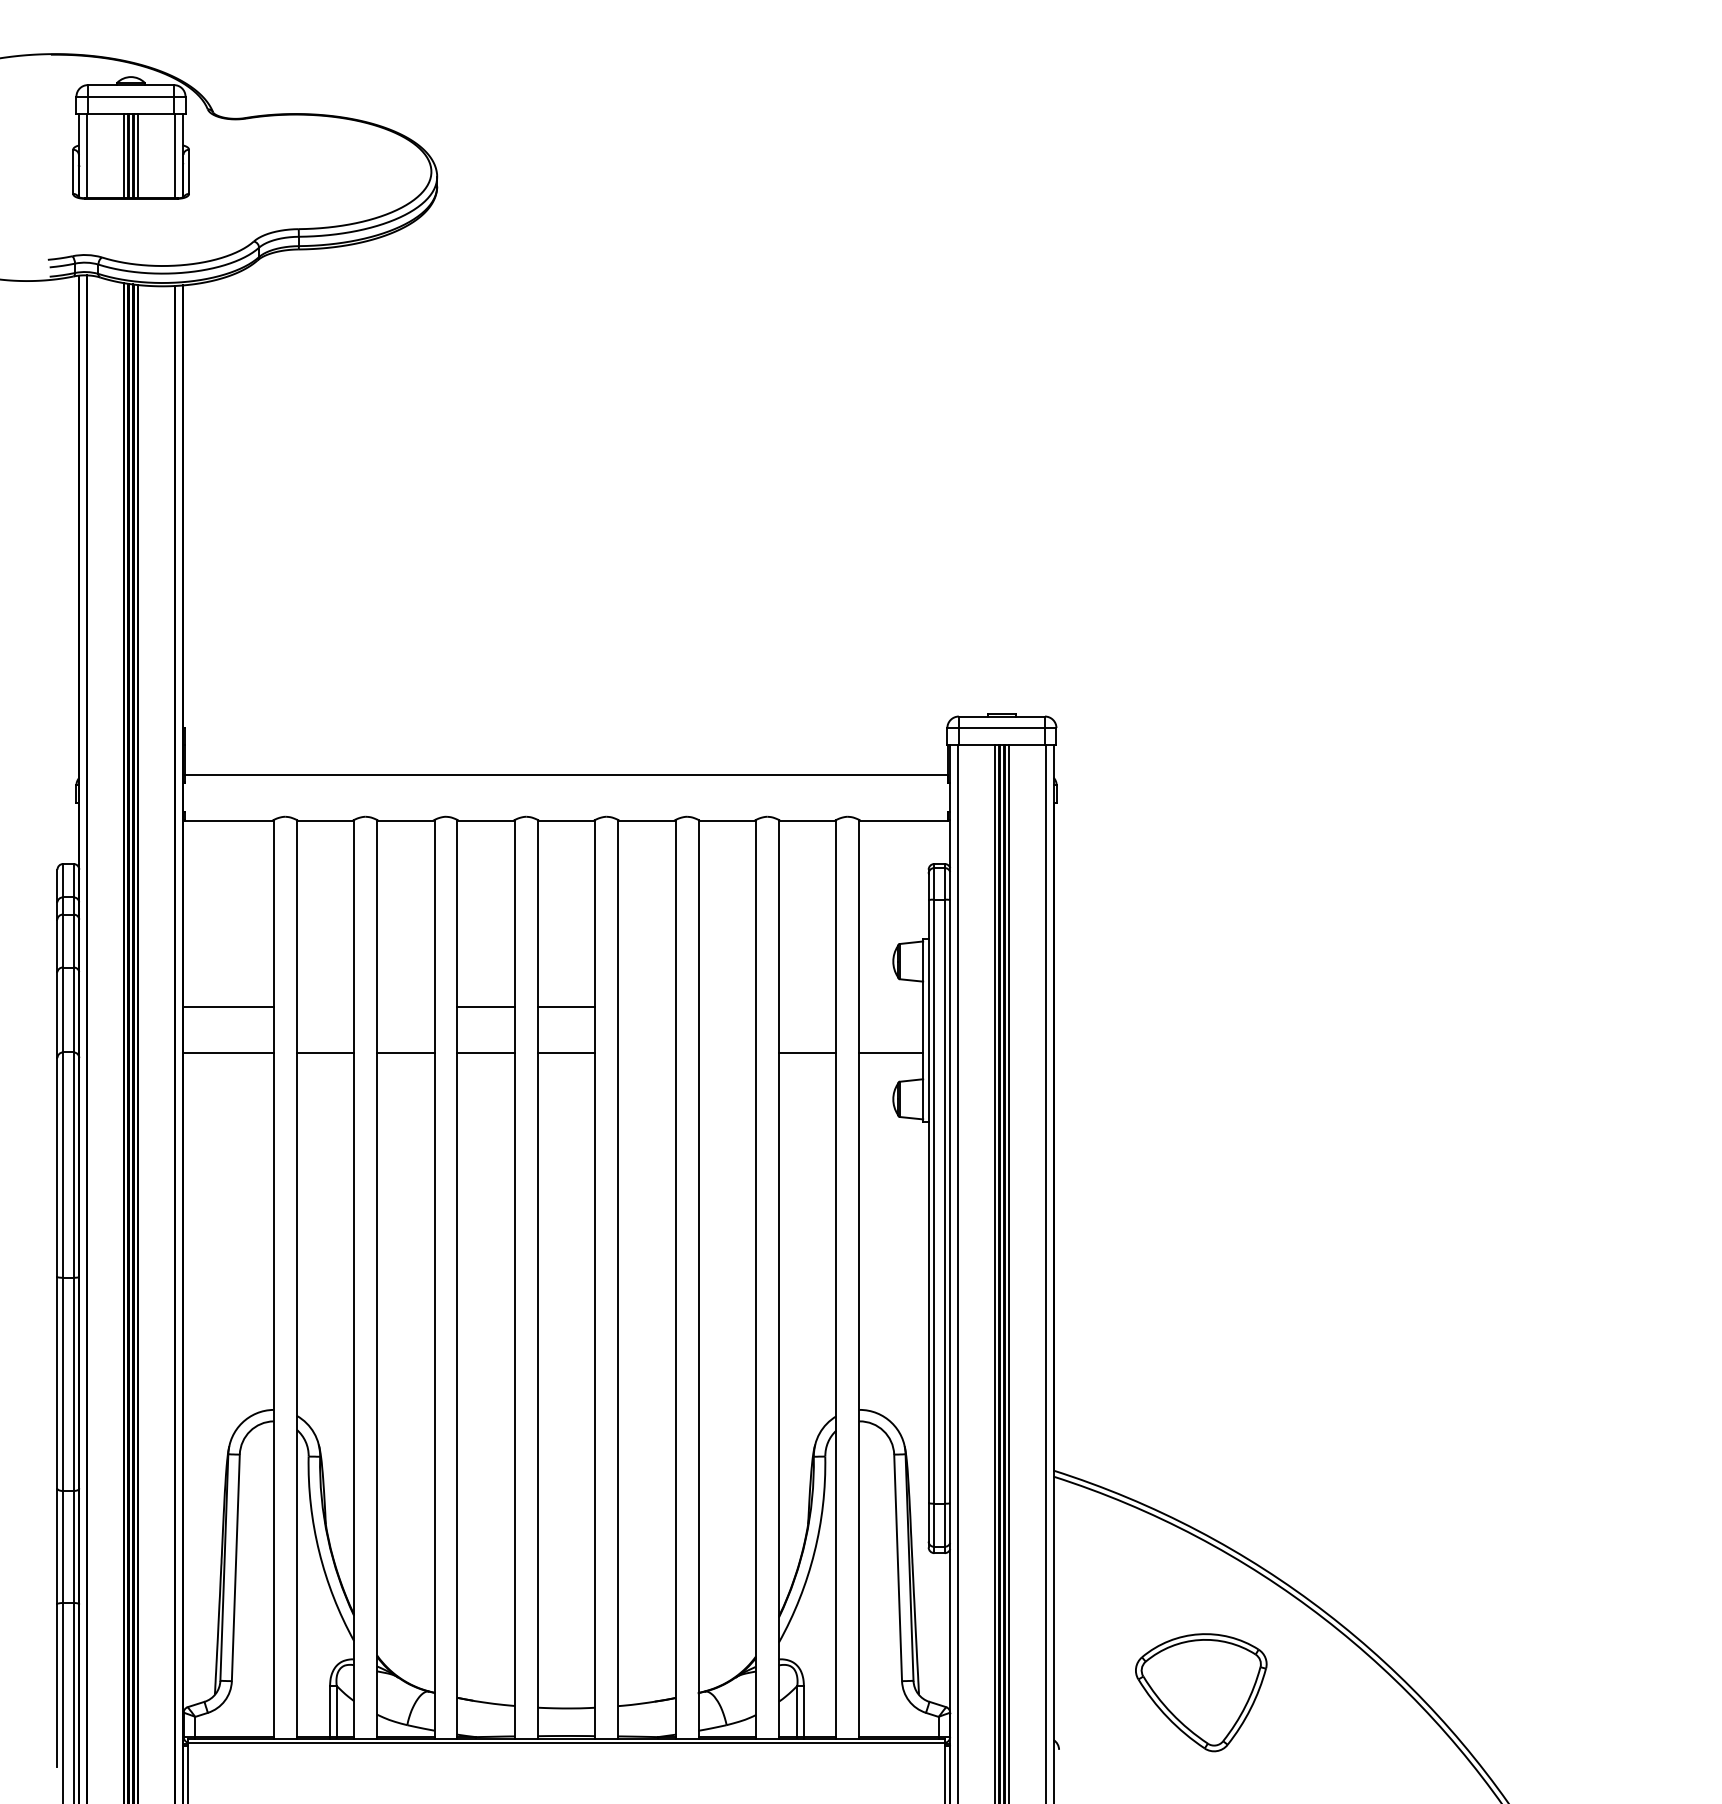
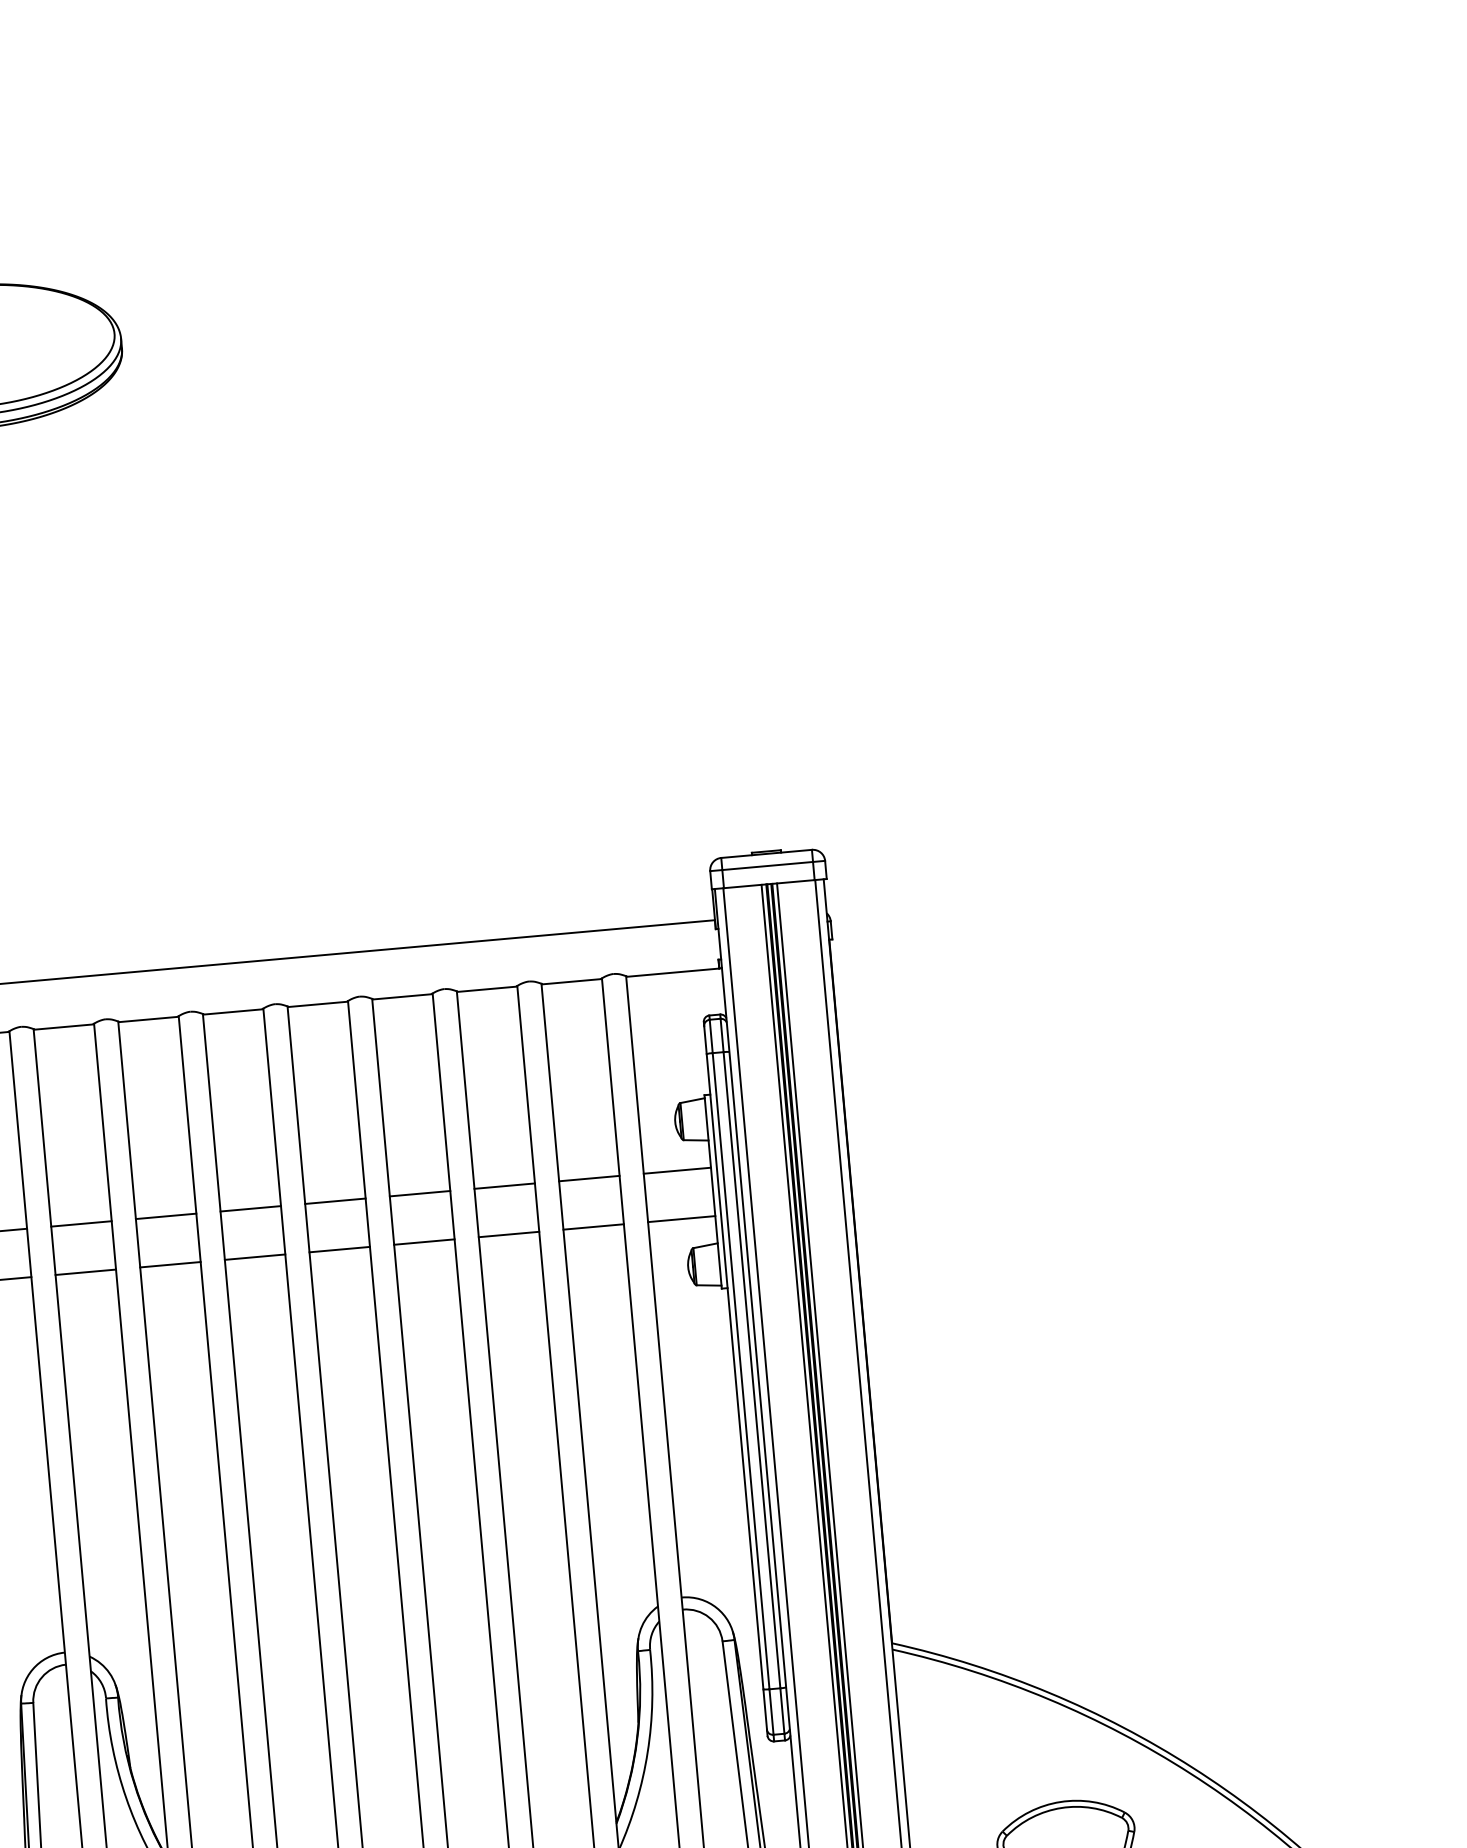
line: (325, 1007) -> (81, 1223), added
line: (405, 1007) -> (165, 1216), added
line: (646, 1007) -> (419, 1193), added
line: (726, 1007) -> (503, 1186), added
line: (807, 1007) -> (589, 1178), added
line: (891, 1007) -> (677, 1170), added
line: (646, 1053) -> (423, 1242), added
line: (726, 1053) -> (508, 1234), added

